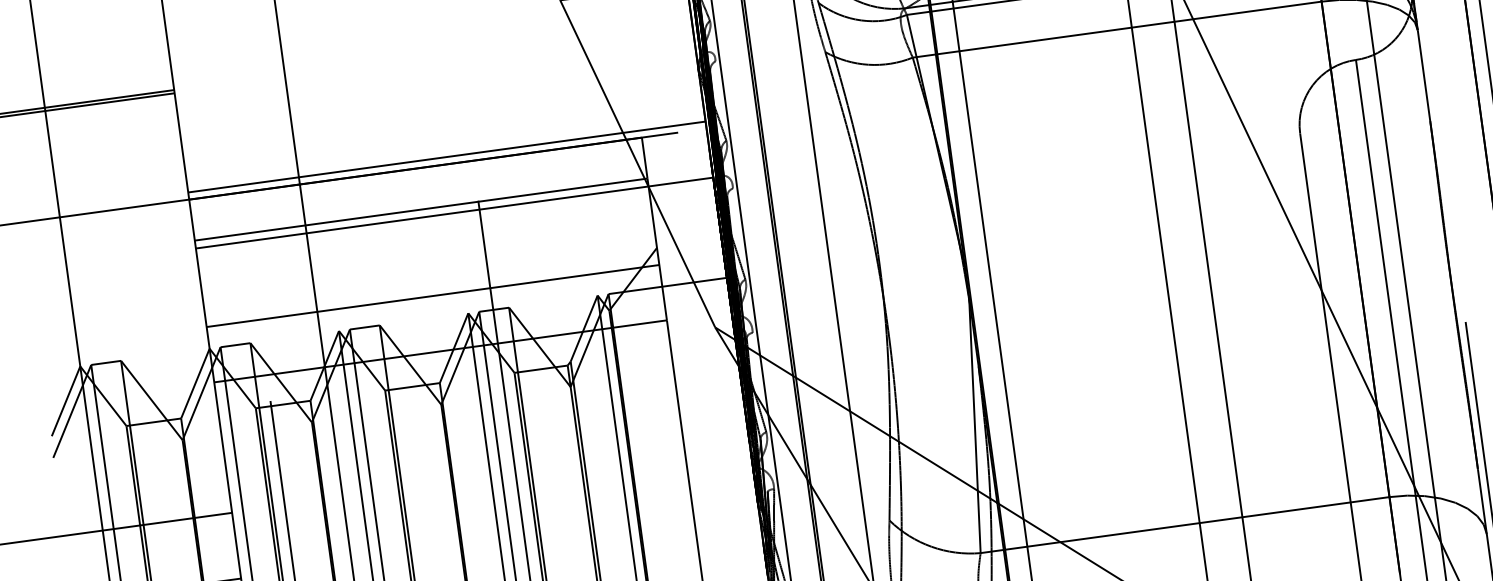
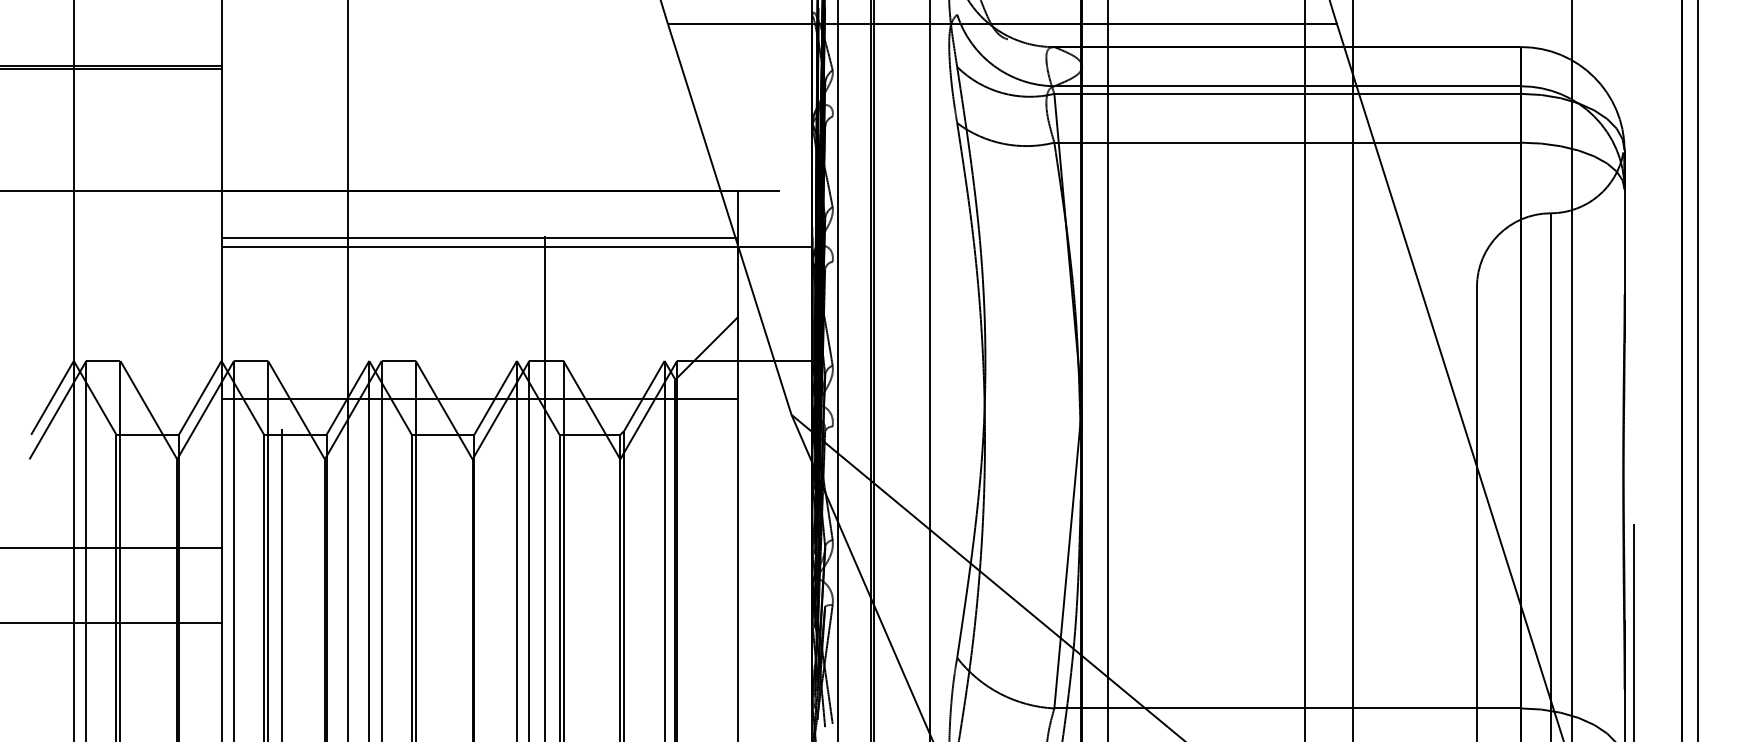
line: (446, 157) -> (516, 182), removed
line: (432, 296) -> (479, 336), removed

